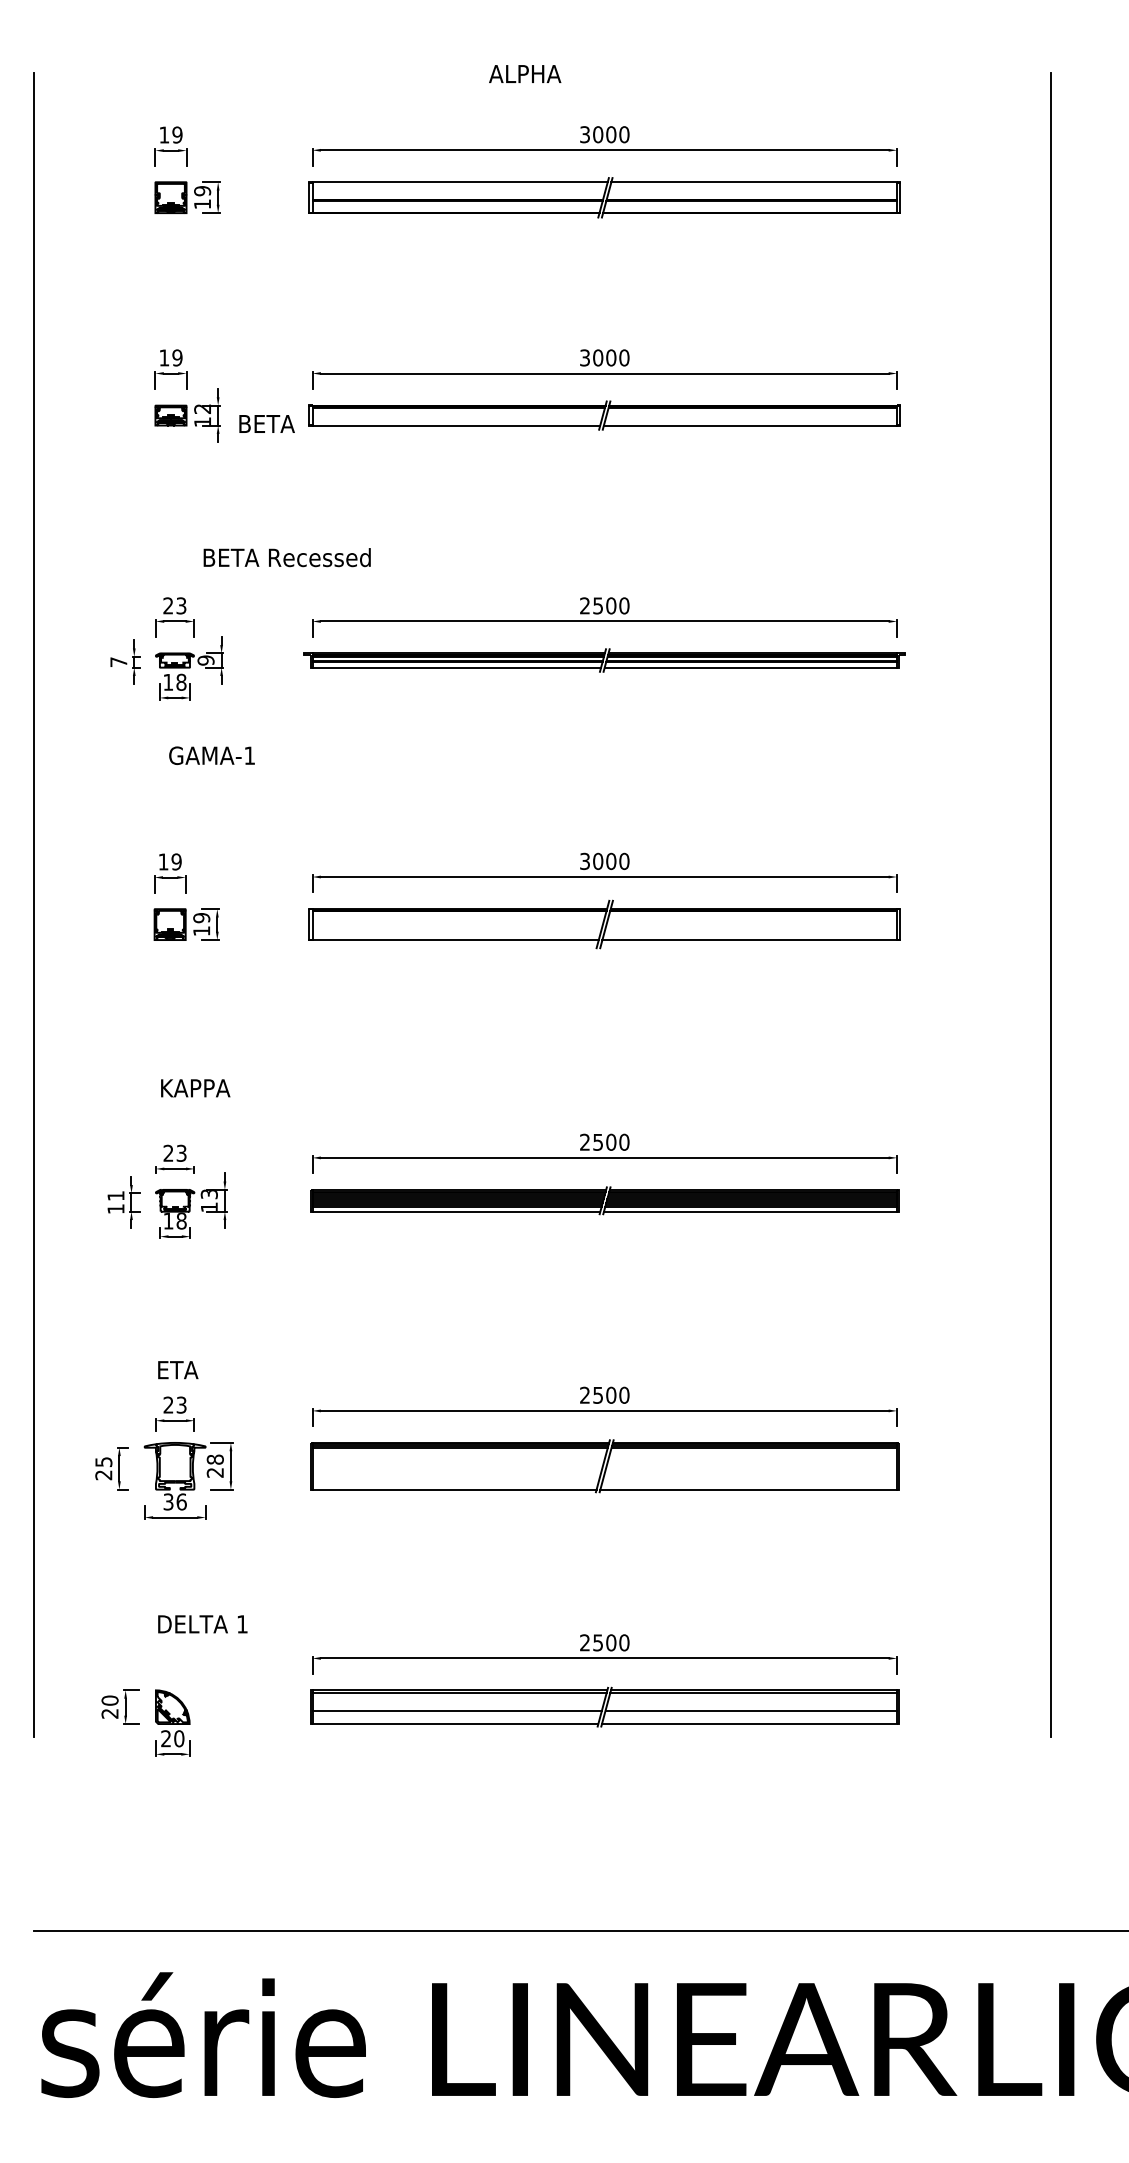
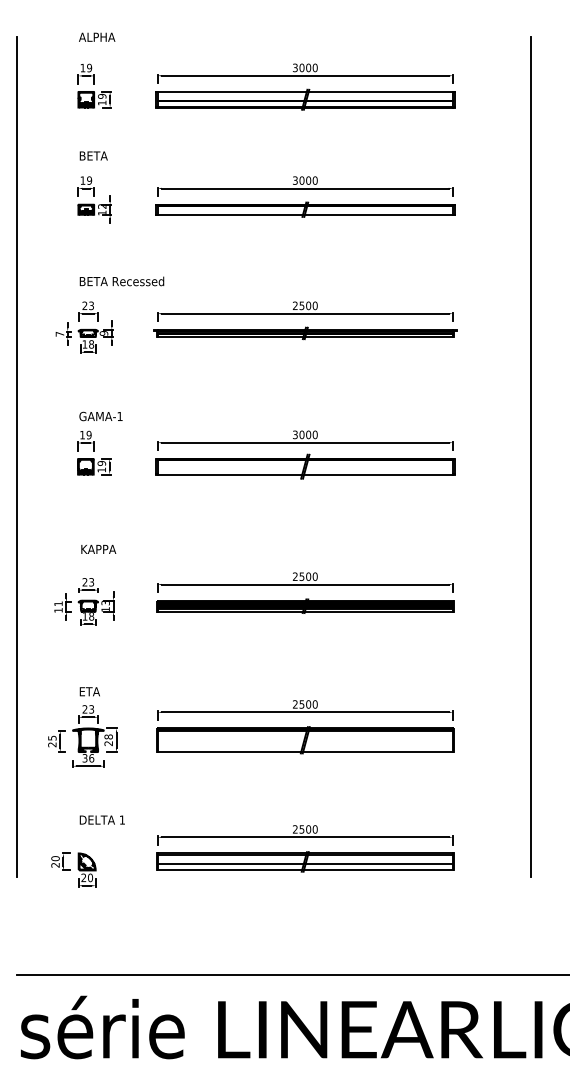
text: (525, 72) -> (97, 36), moved
text: (266, 423) -> (93, 155), moved
text: (286, 557) -> (121, 281), moved
text: (210, 755) -> (100, 416), moved

